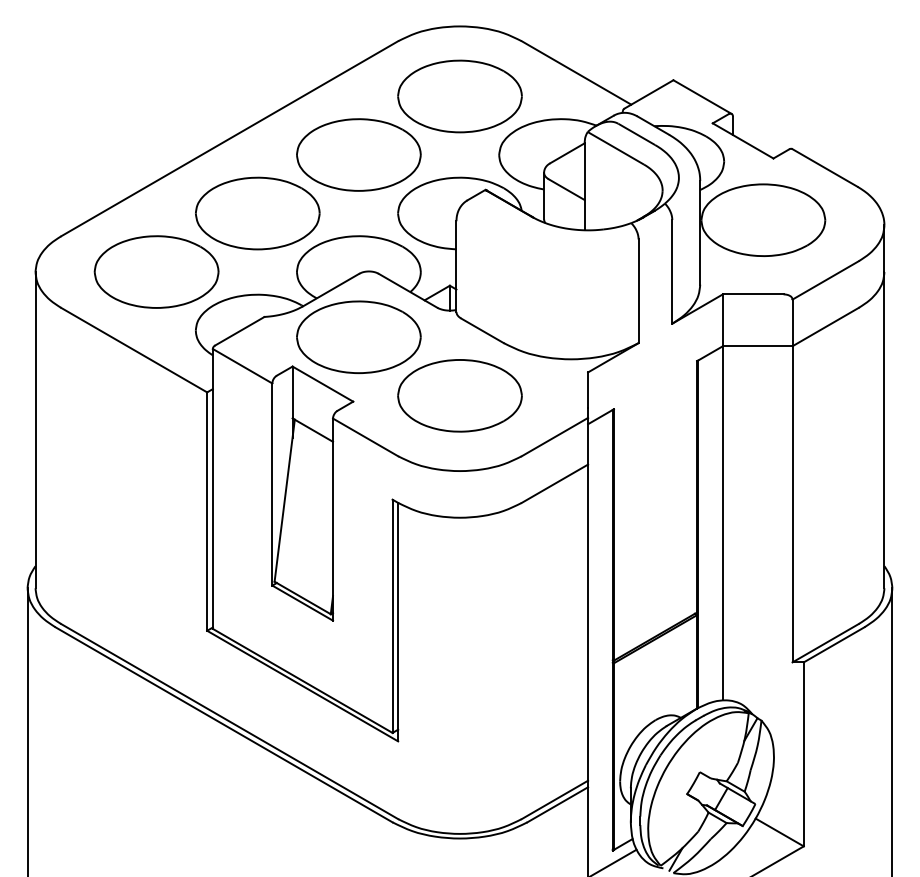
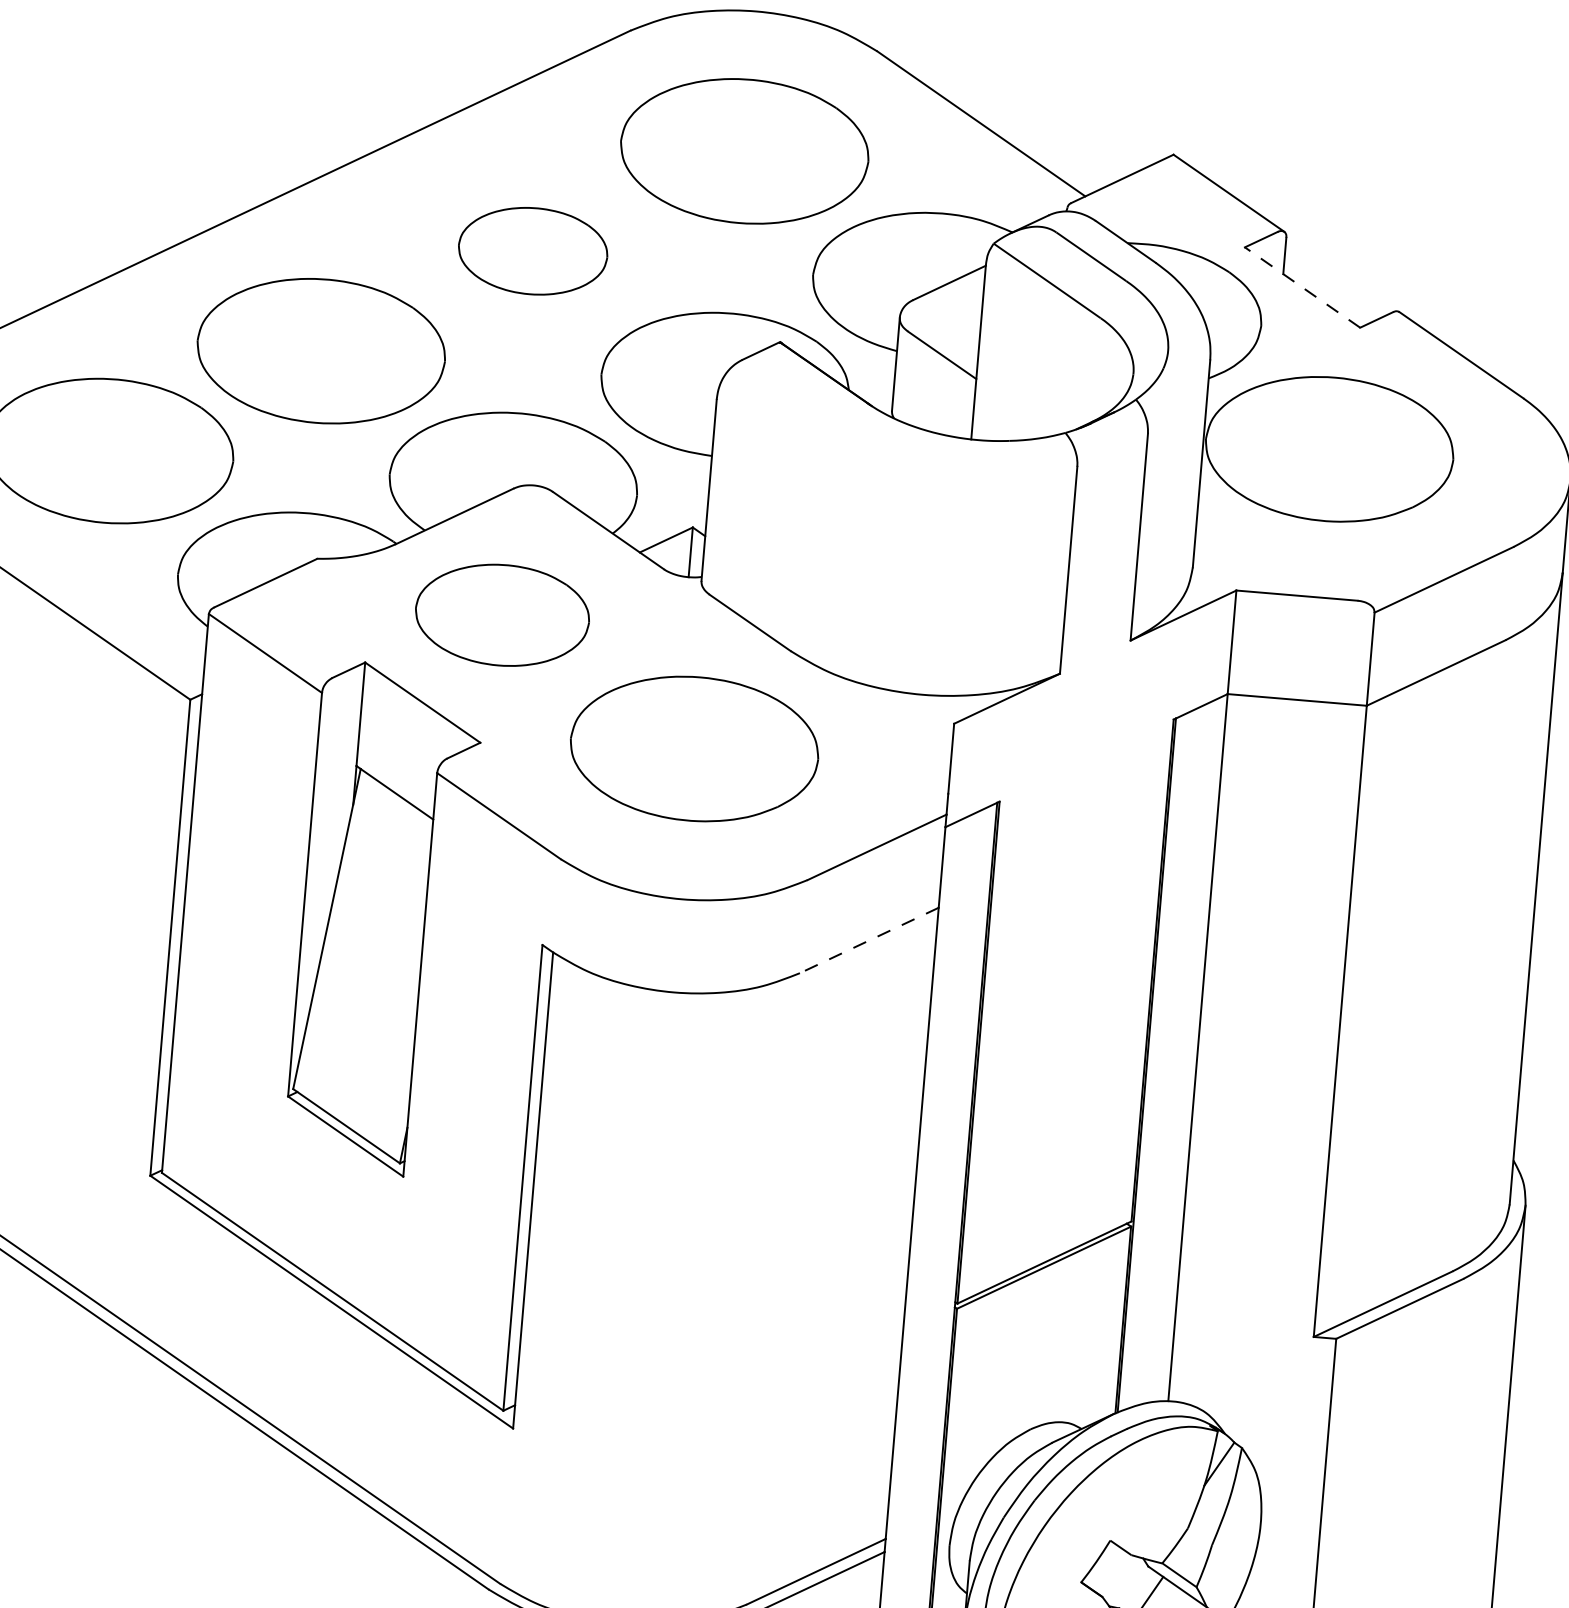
line: (742, 140) -> (1301, 286), solid -> dashed
part: (358, 154) -> (532, 250), size x0.6
part: (358, 337) -> (501, 615), size x0.7
line: (554, 484) -> (868, 941), solid -> dashed

